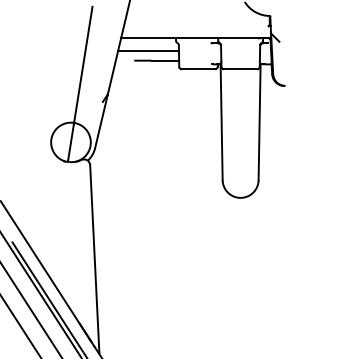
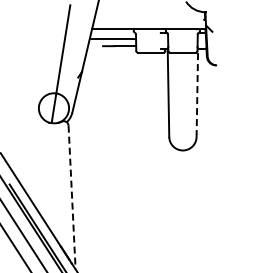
line: (259, 121) -> (197, 92), solid -> dashed
line: (95, 259) -> (72, 197), solid -> dashed

